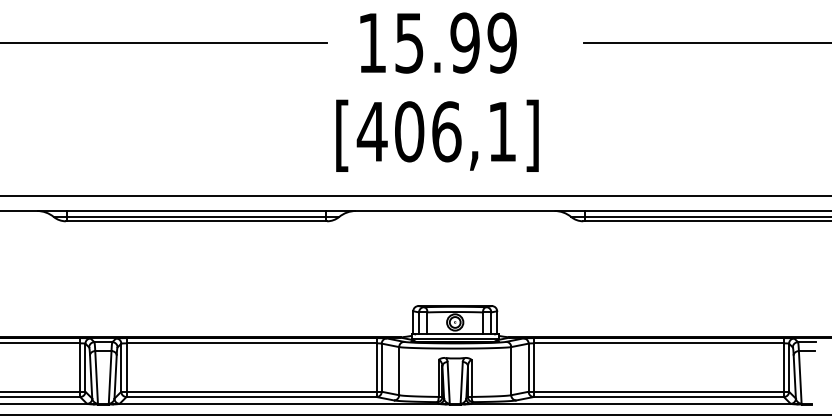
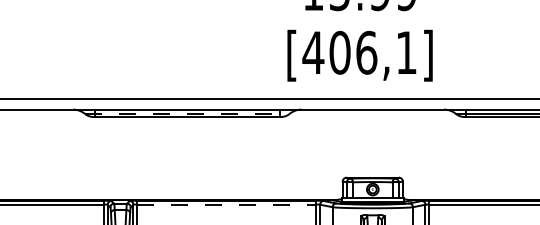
line: (196, 216) -> (187, 113), solid -> dashed
line: (252, 343) -> (227, 204), solid -> dashed

